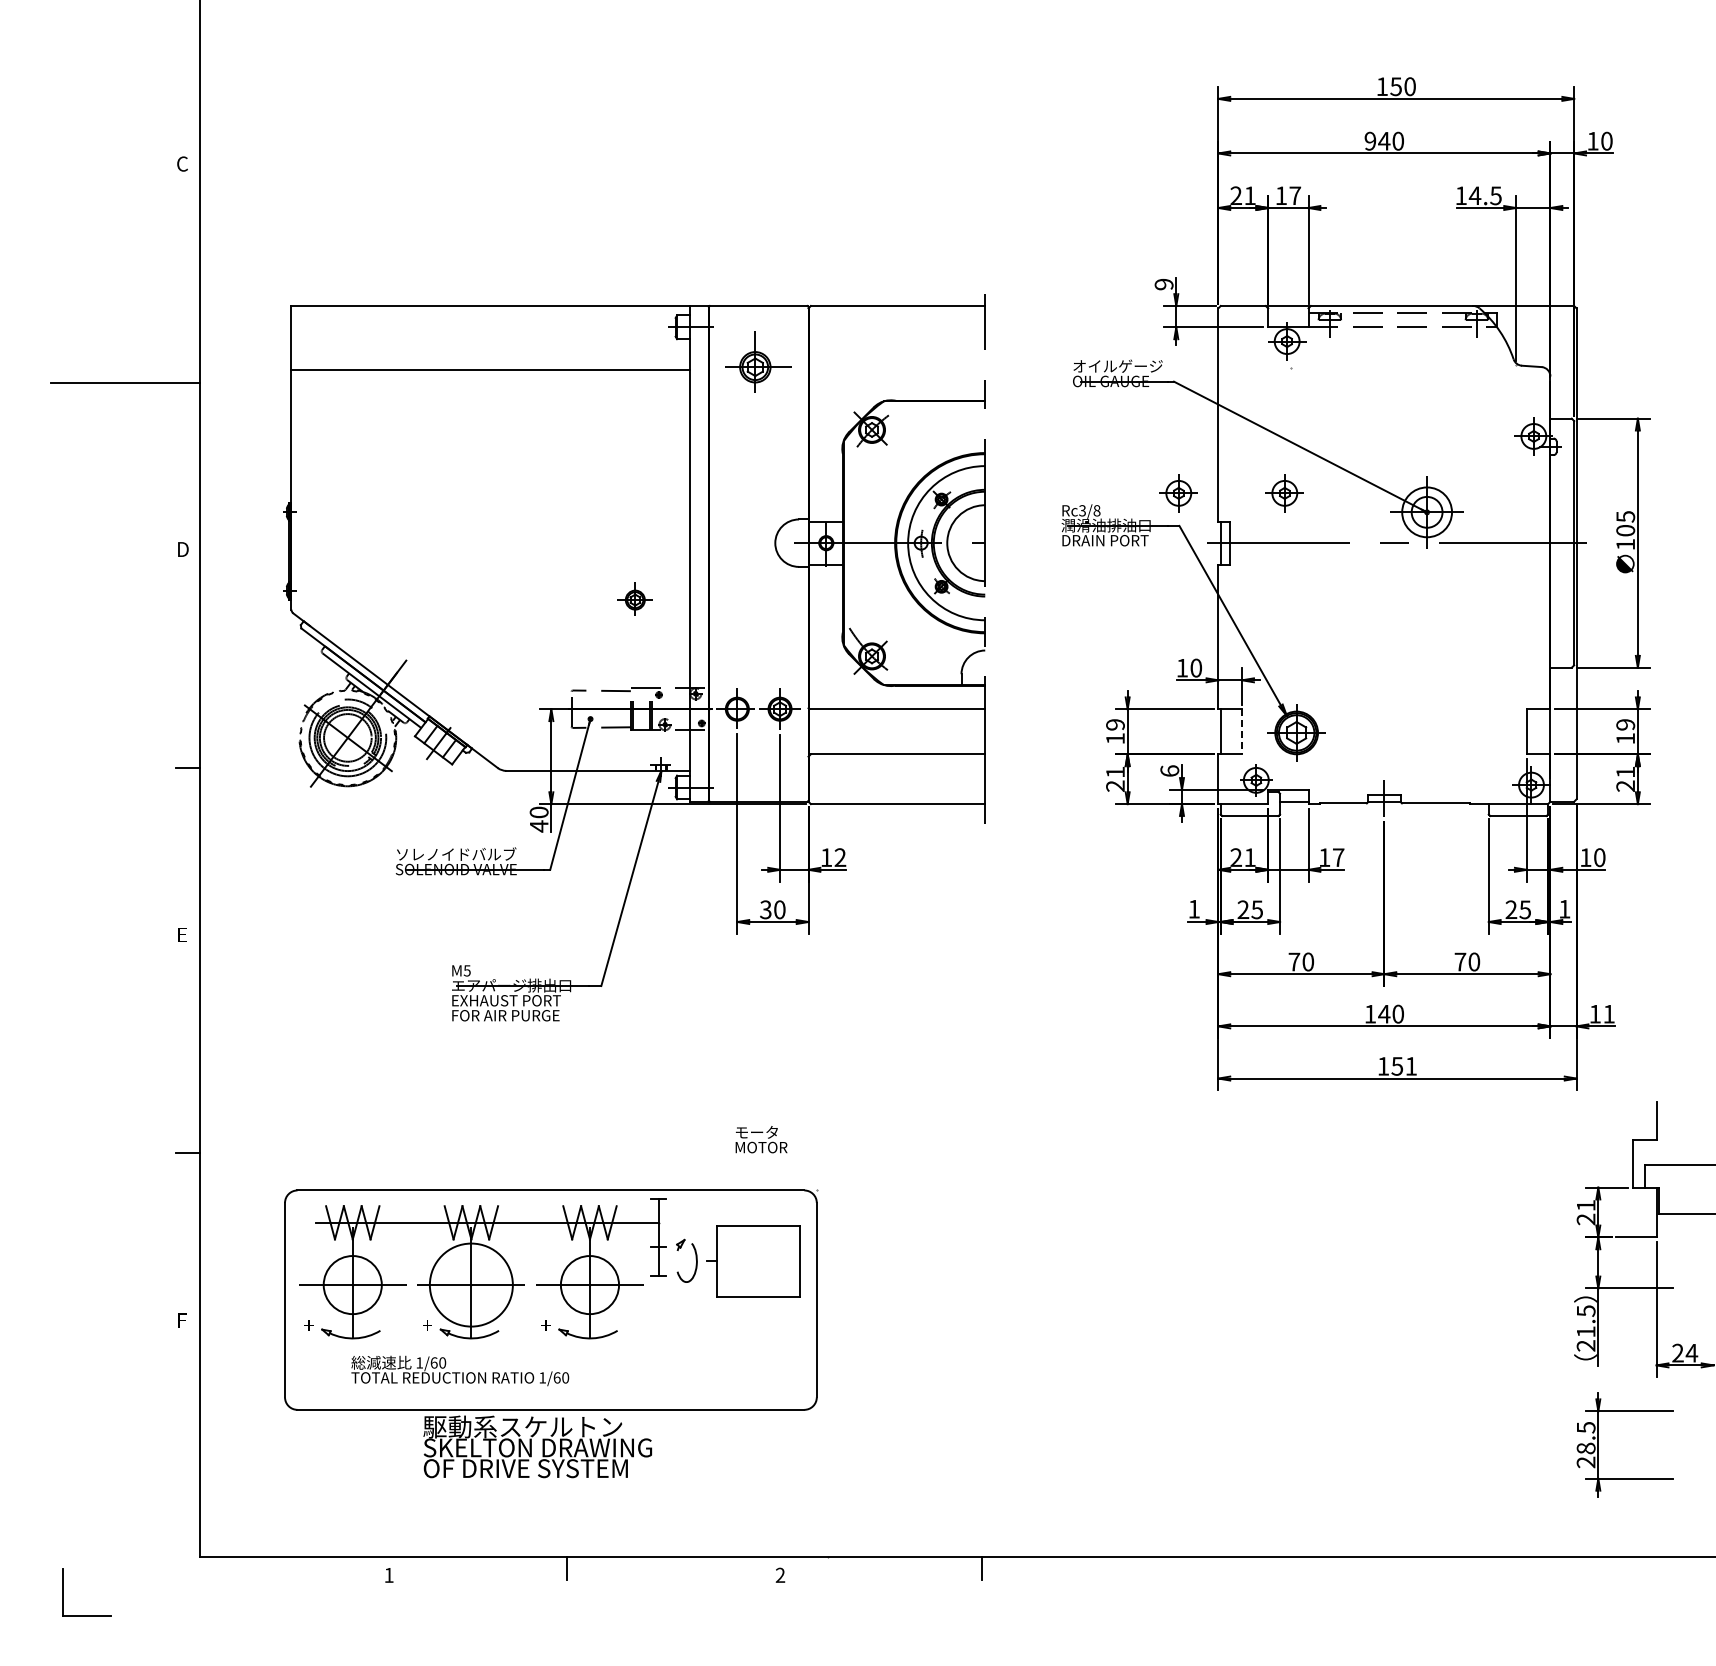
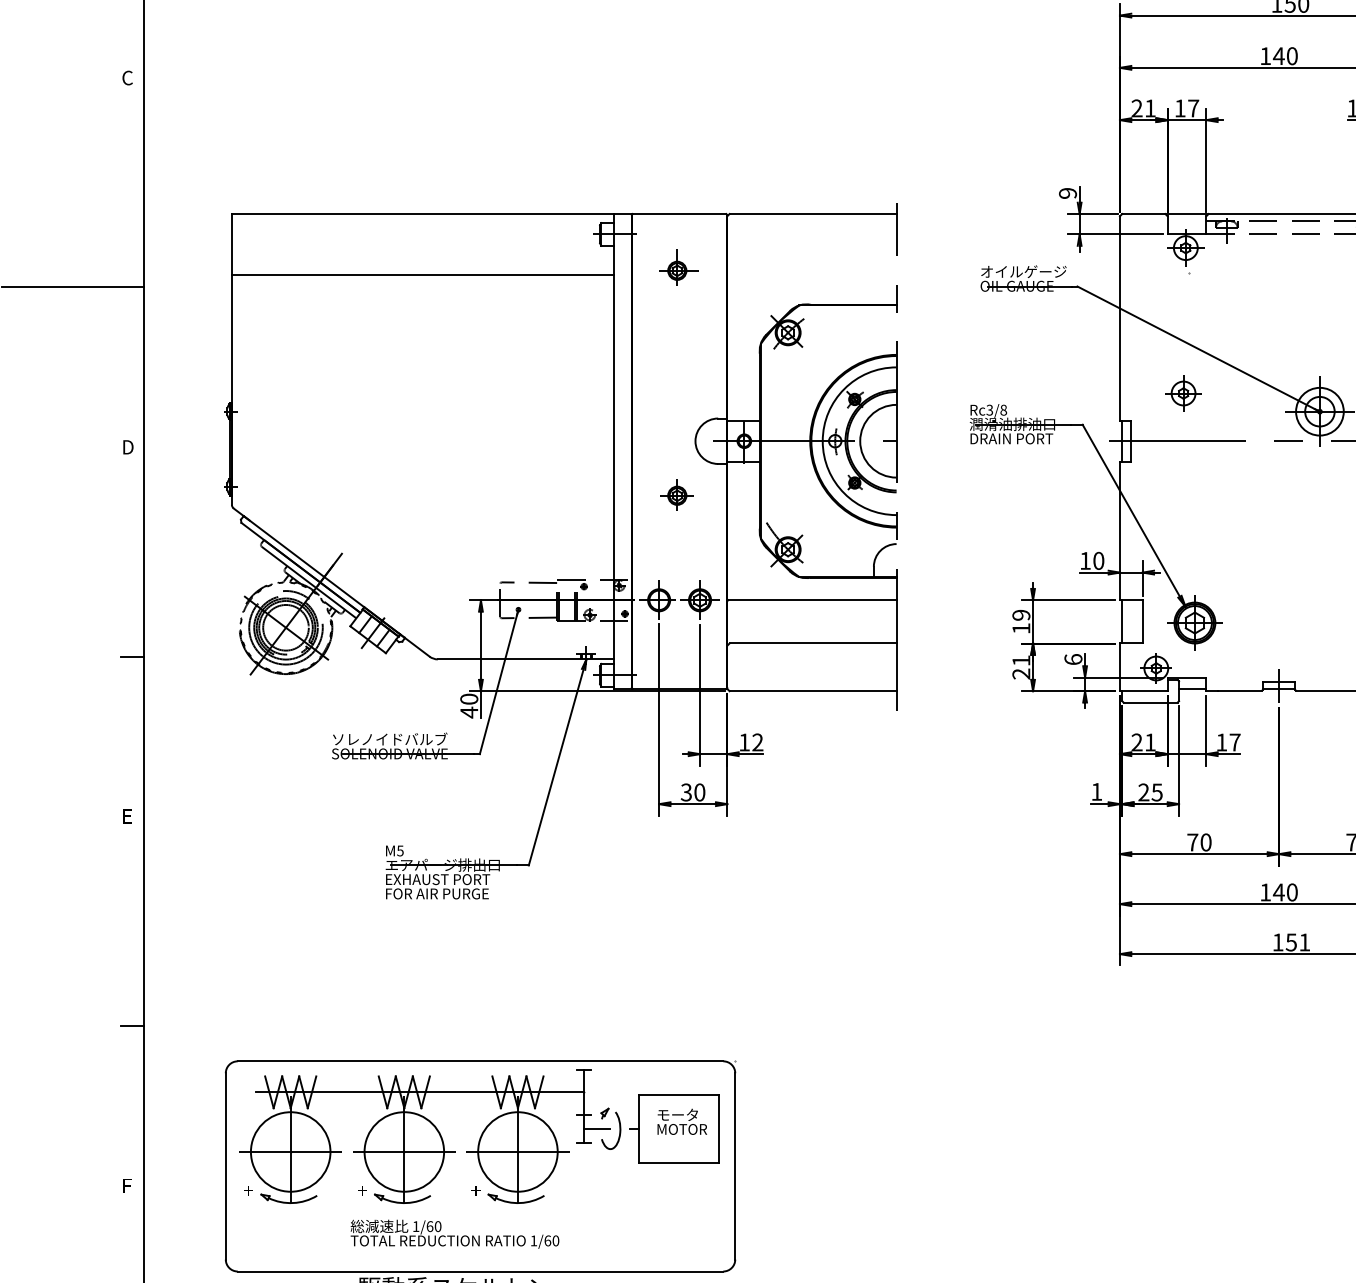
text: (1370, 140) -> (1265, 55), 940 -> 140
part: (757, 361) -> (678, 267), size x0.62
part: (1178, 493) -> (1081, 393), removed
part: (634, 598) -> (676, 494), moved
line: (1242, 731) -> (1143, 621), dashed -> solid
text: (761, 1139) -> (682, 1121), moved
line: (672, 1261) -> (597, 1129), added
circle: (352, 1284) -> (290, 1151), size x1.43
circle: (589, 1284) -> (517, 1151), size x1.43
text: (460, 1370) -> (455, 1233), moved

